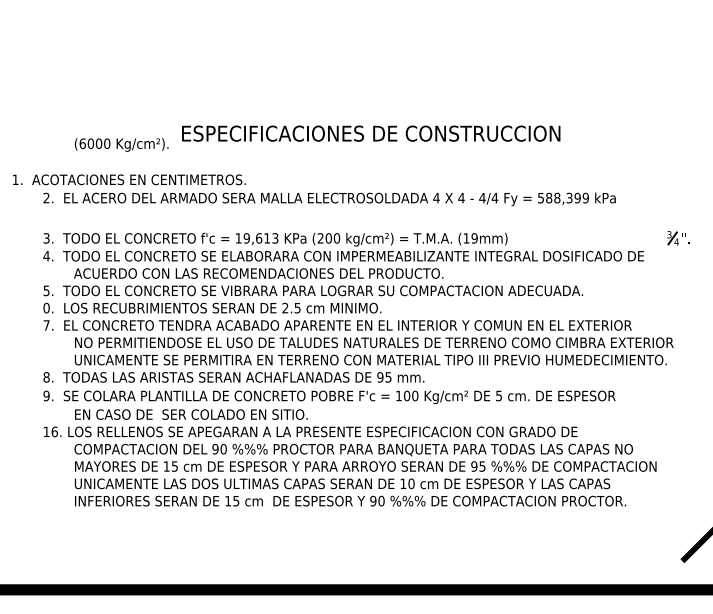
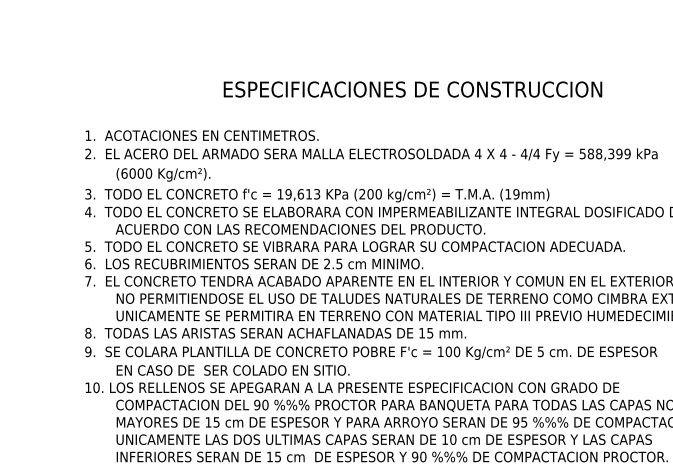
text: (121, 144) -> (163, 174), moved
text: (129, 179) -> (202, 135), moved
text: (46, 307) -> (88, 263), 0. -> 6.
text: (380, 377) -> (422, 333), 95 -> 15
text: (54, 431) -> (96, 387), 16. -> 10.

